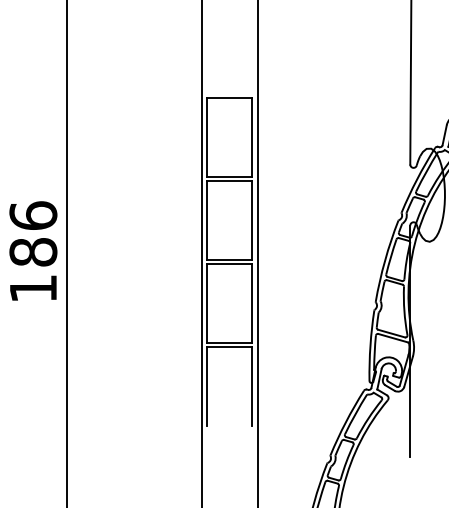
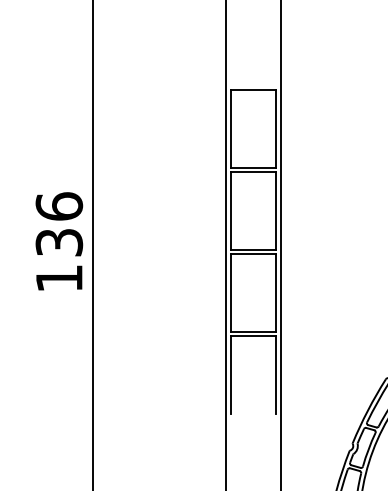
text: (33, 252) -> (59, 242), 186 -> 136

